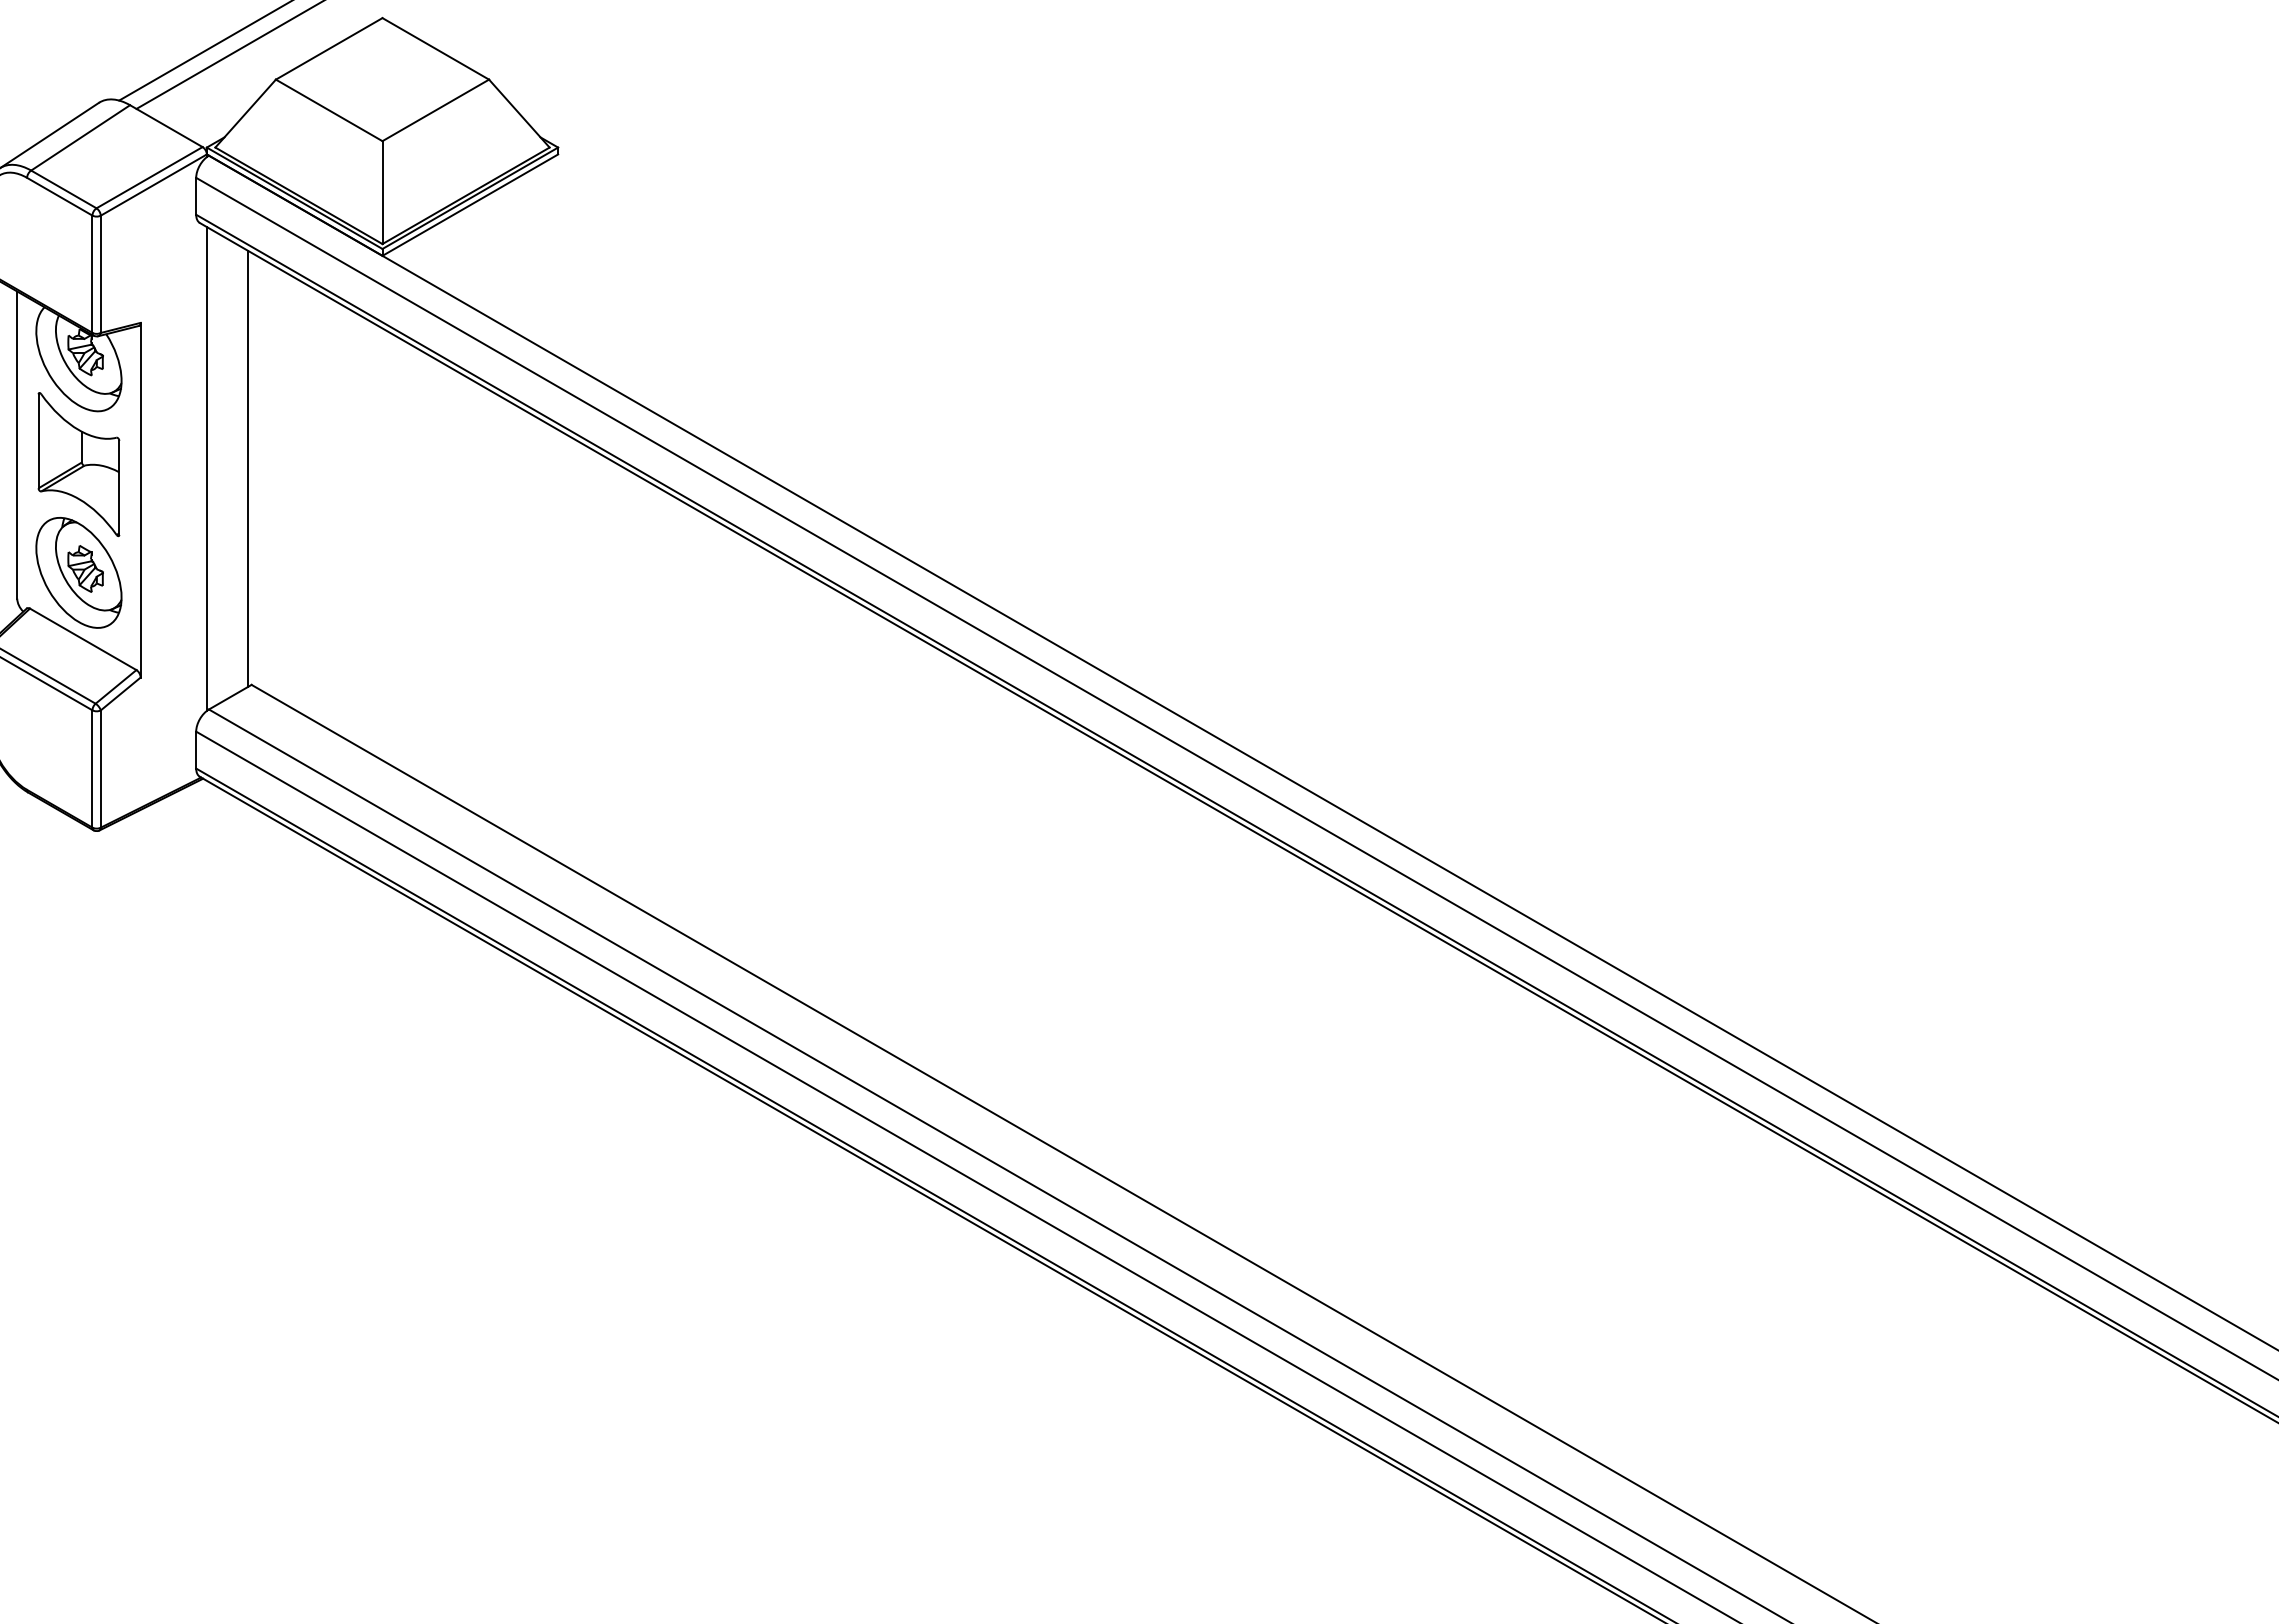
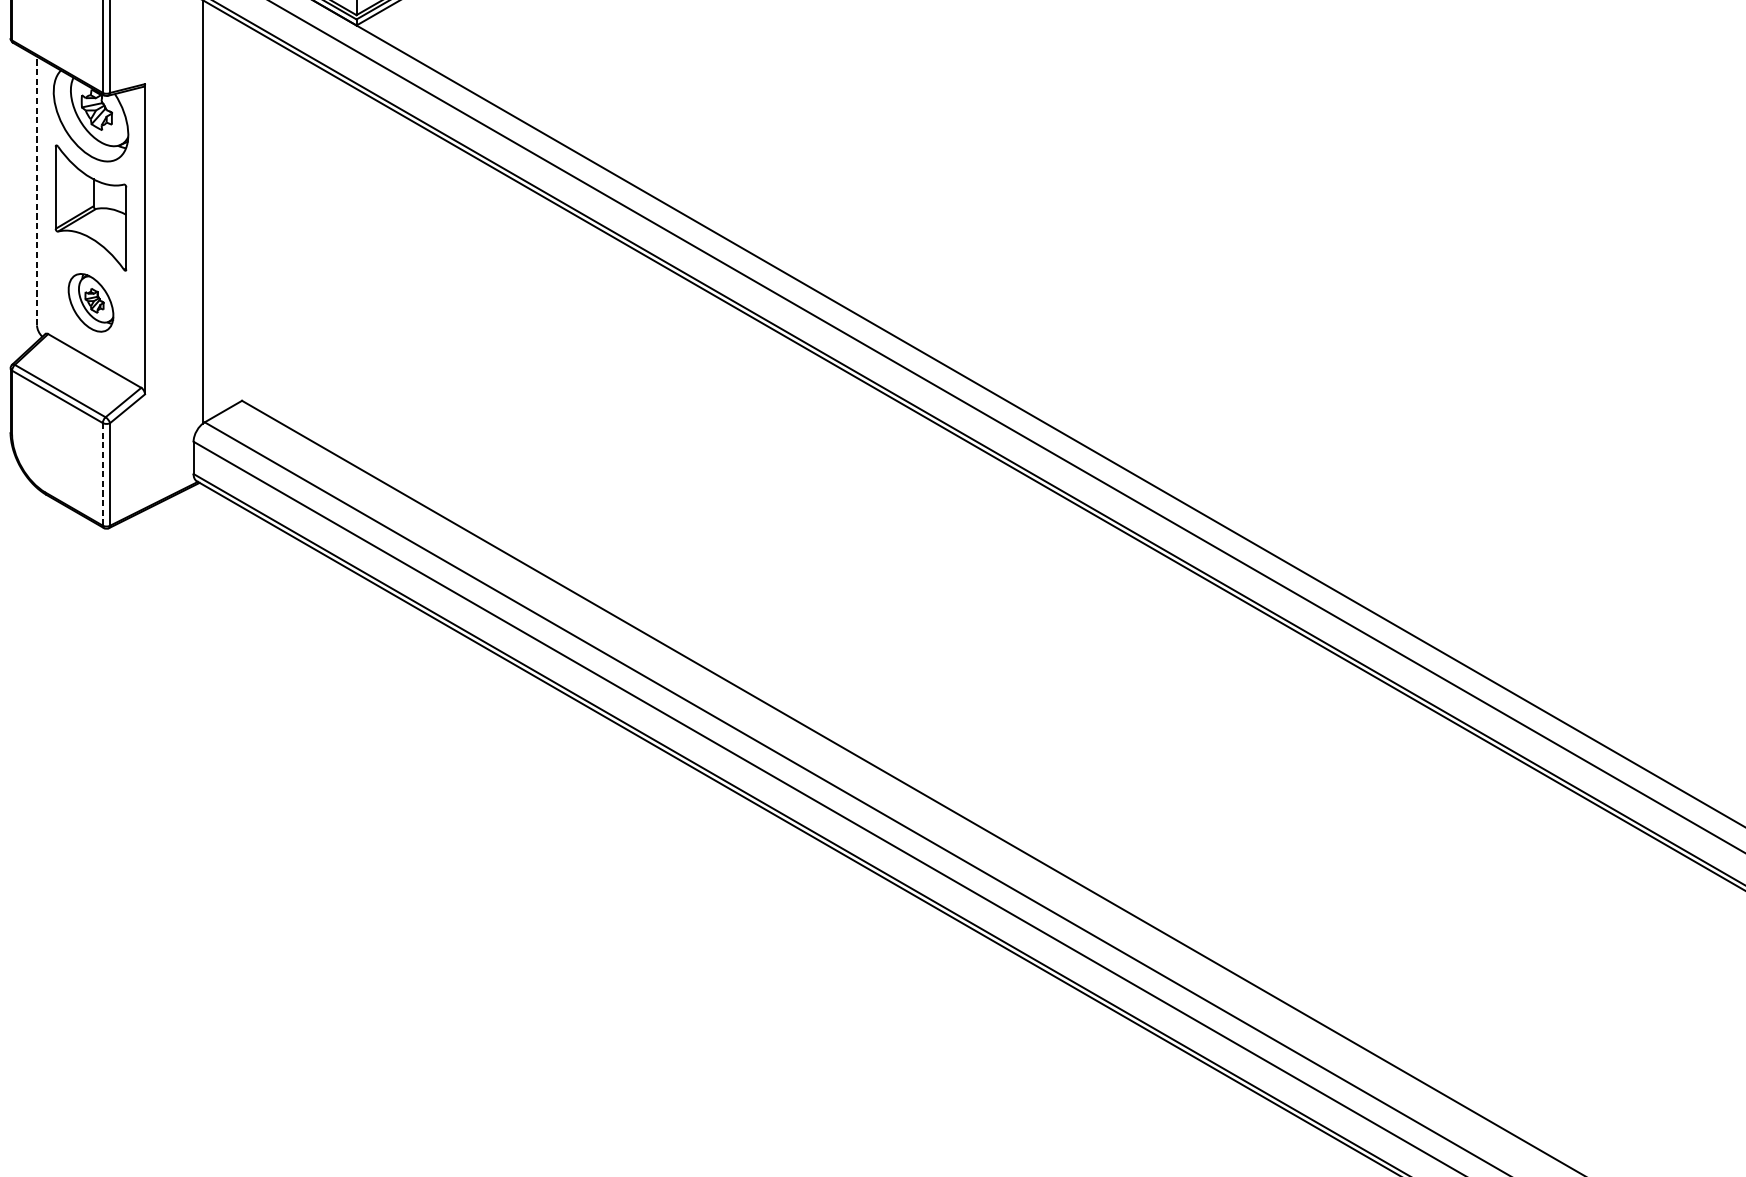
line: (17, 445) -> (37, 191), solid -> dashed
line: (248, 468) -> (239, 211), removed
part: (78, 572) -> (90, 302), size x0.6
line: (92, 768) -> (102, 473), solid -> dashed

